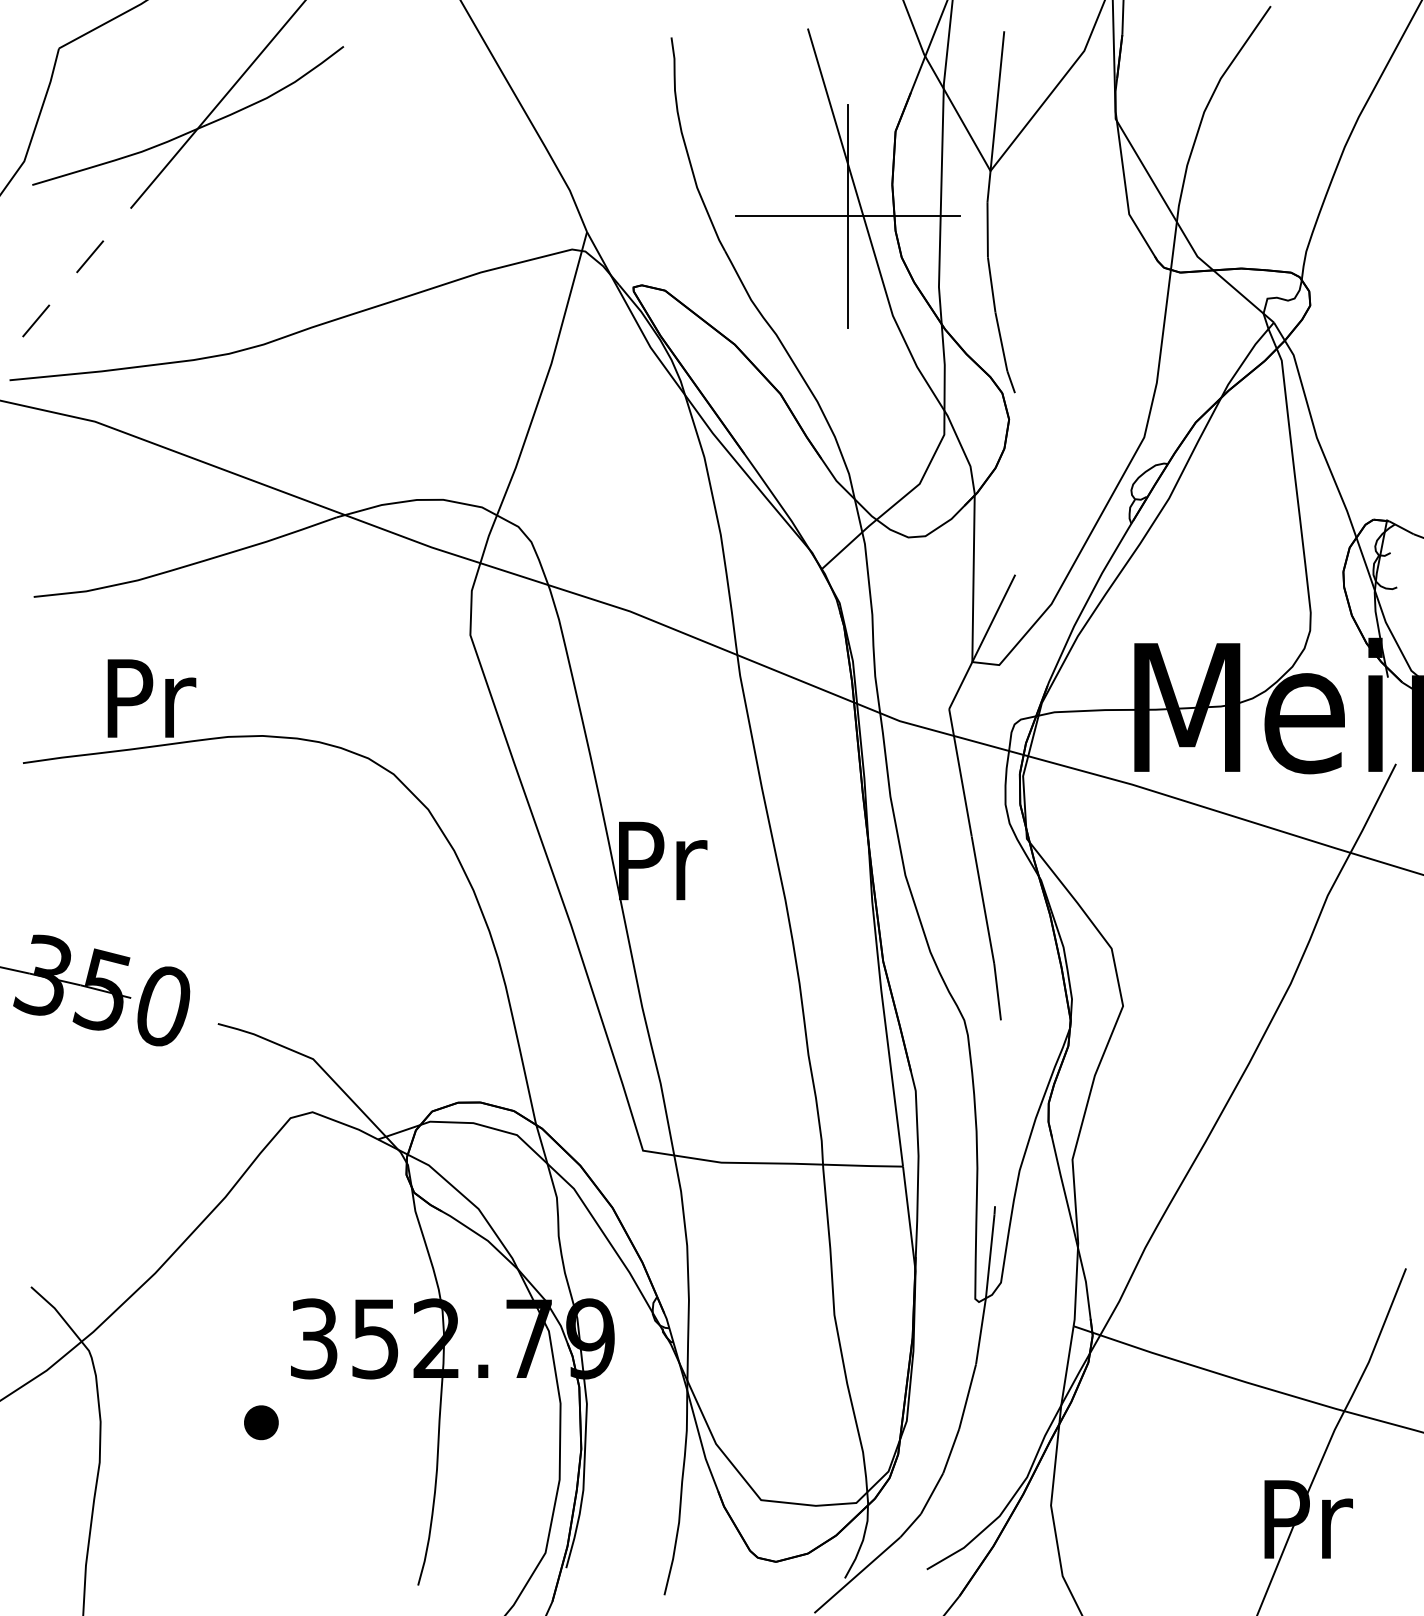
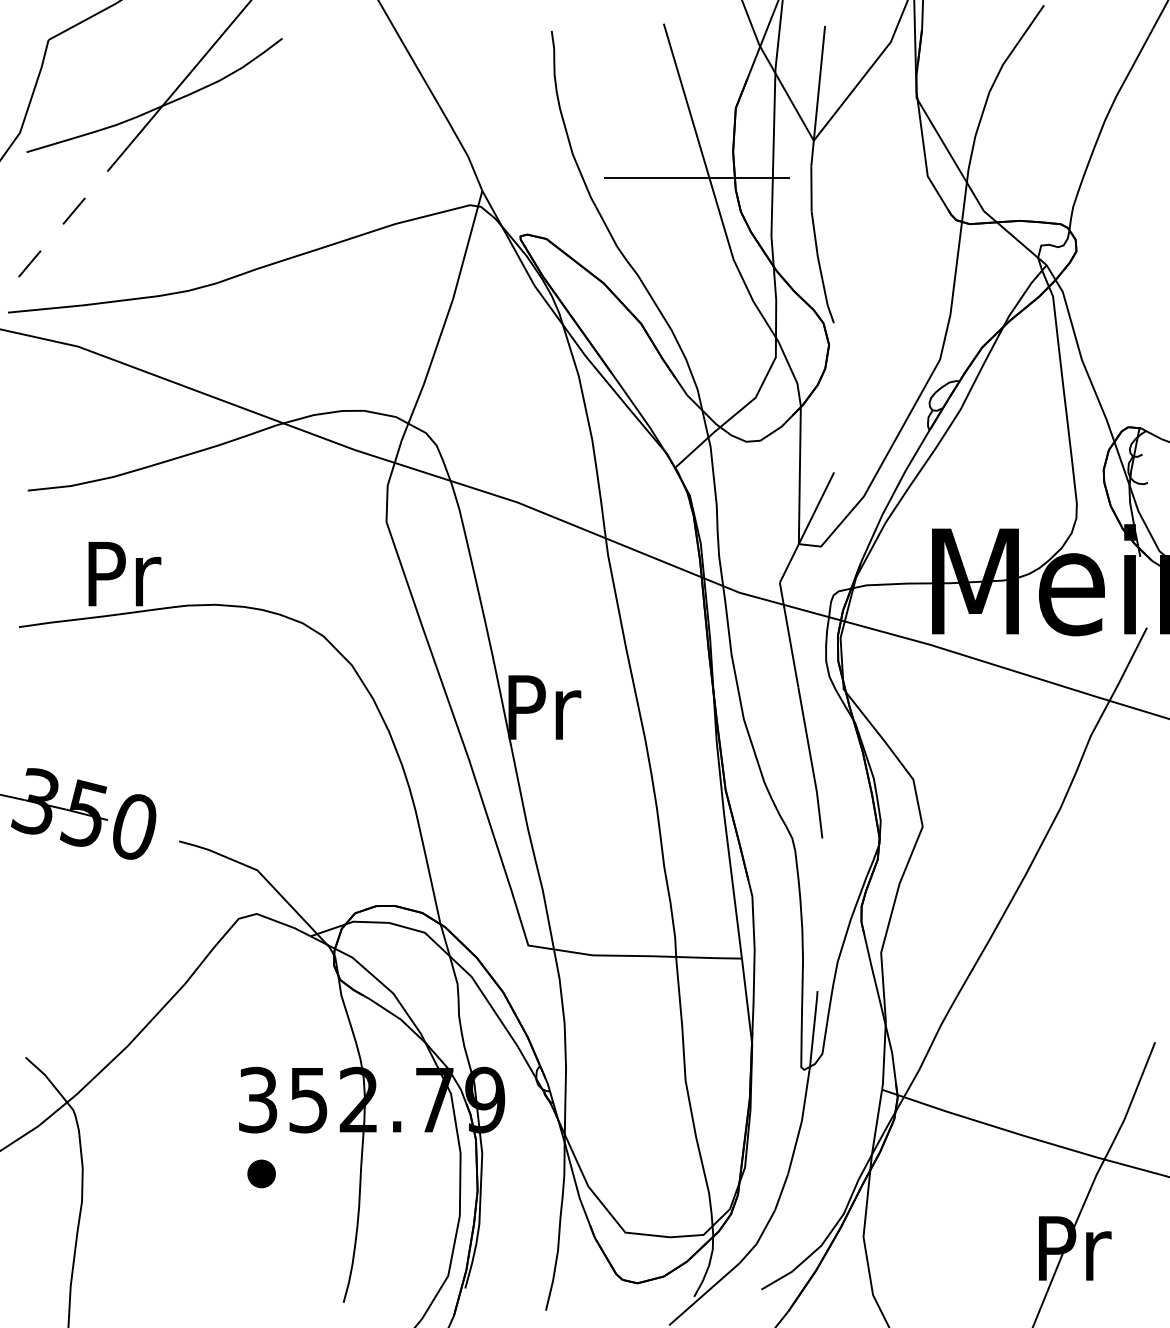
line: (848, 216) -> (697, 178), removed
part: (261, 1422) -> (261, 1173), moved

